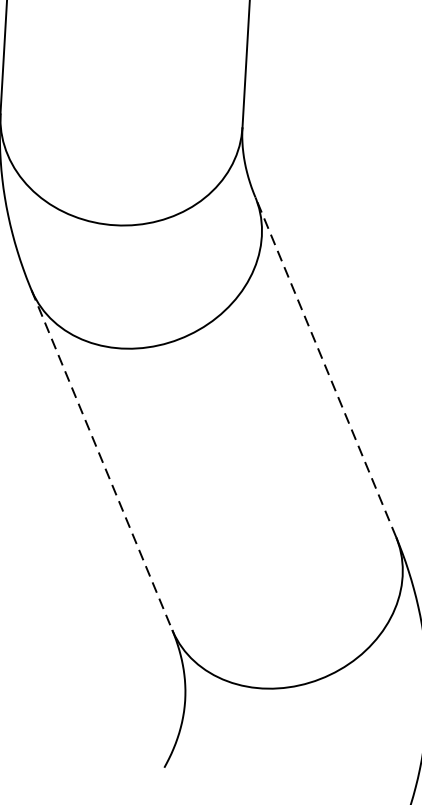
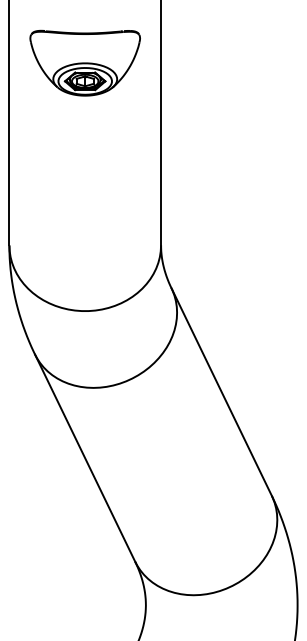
line: (325, 366) -> (221, 391), dashed -> solid
line: (102, 460) -> (85, 458), dashed -> solid

